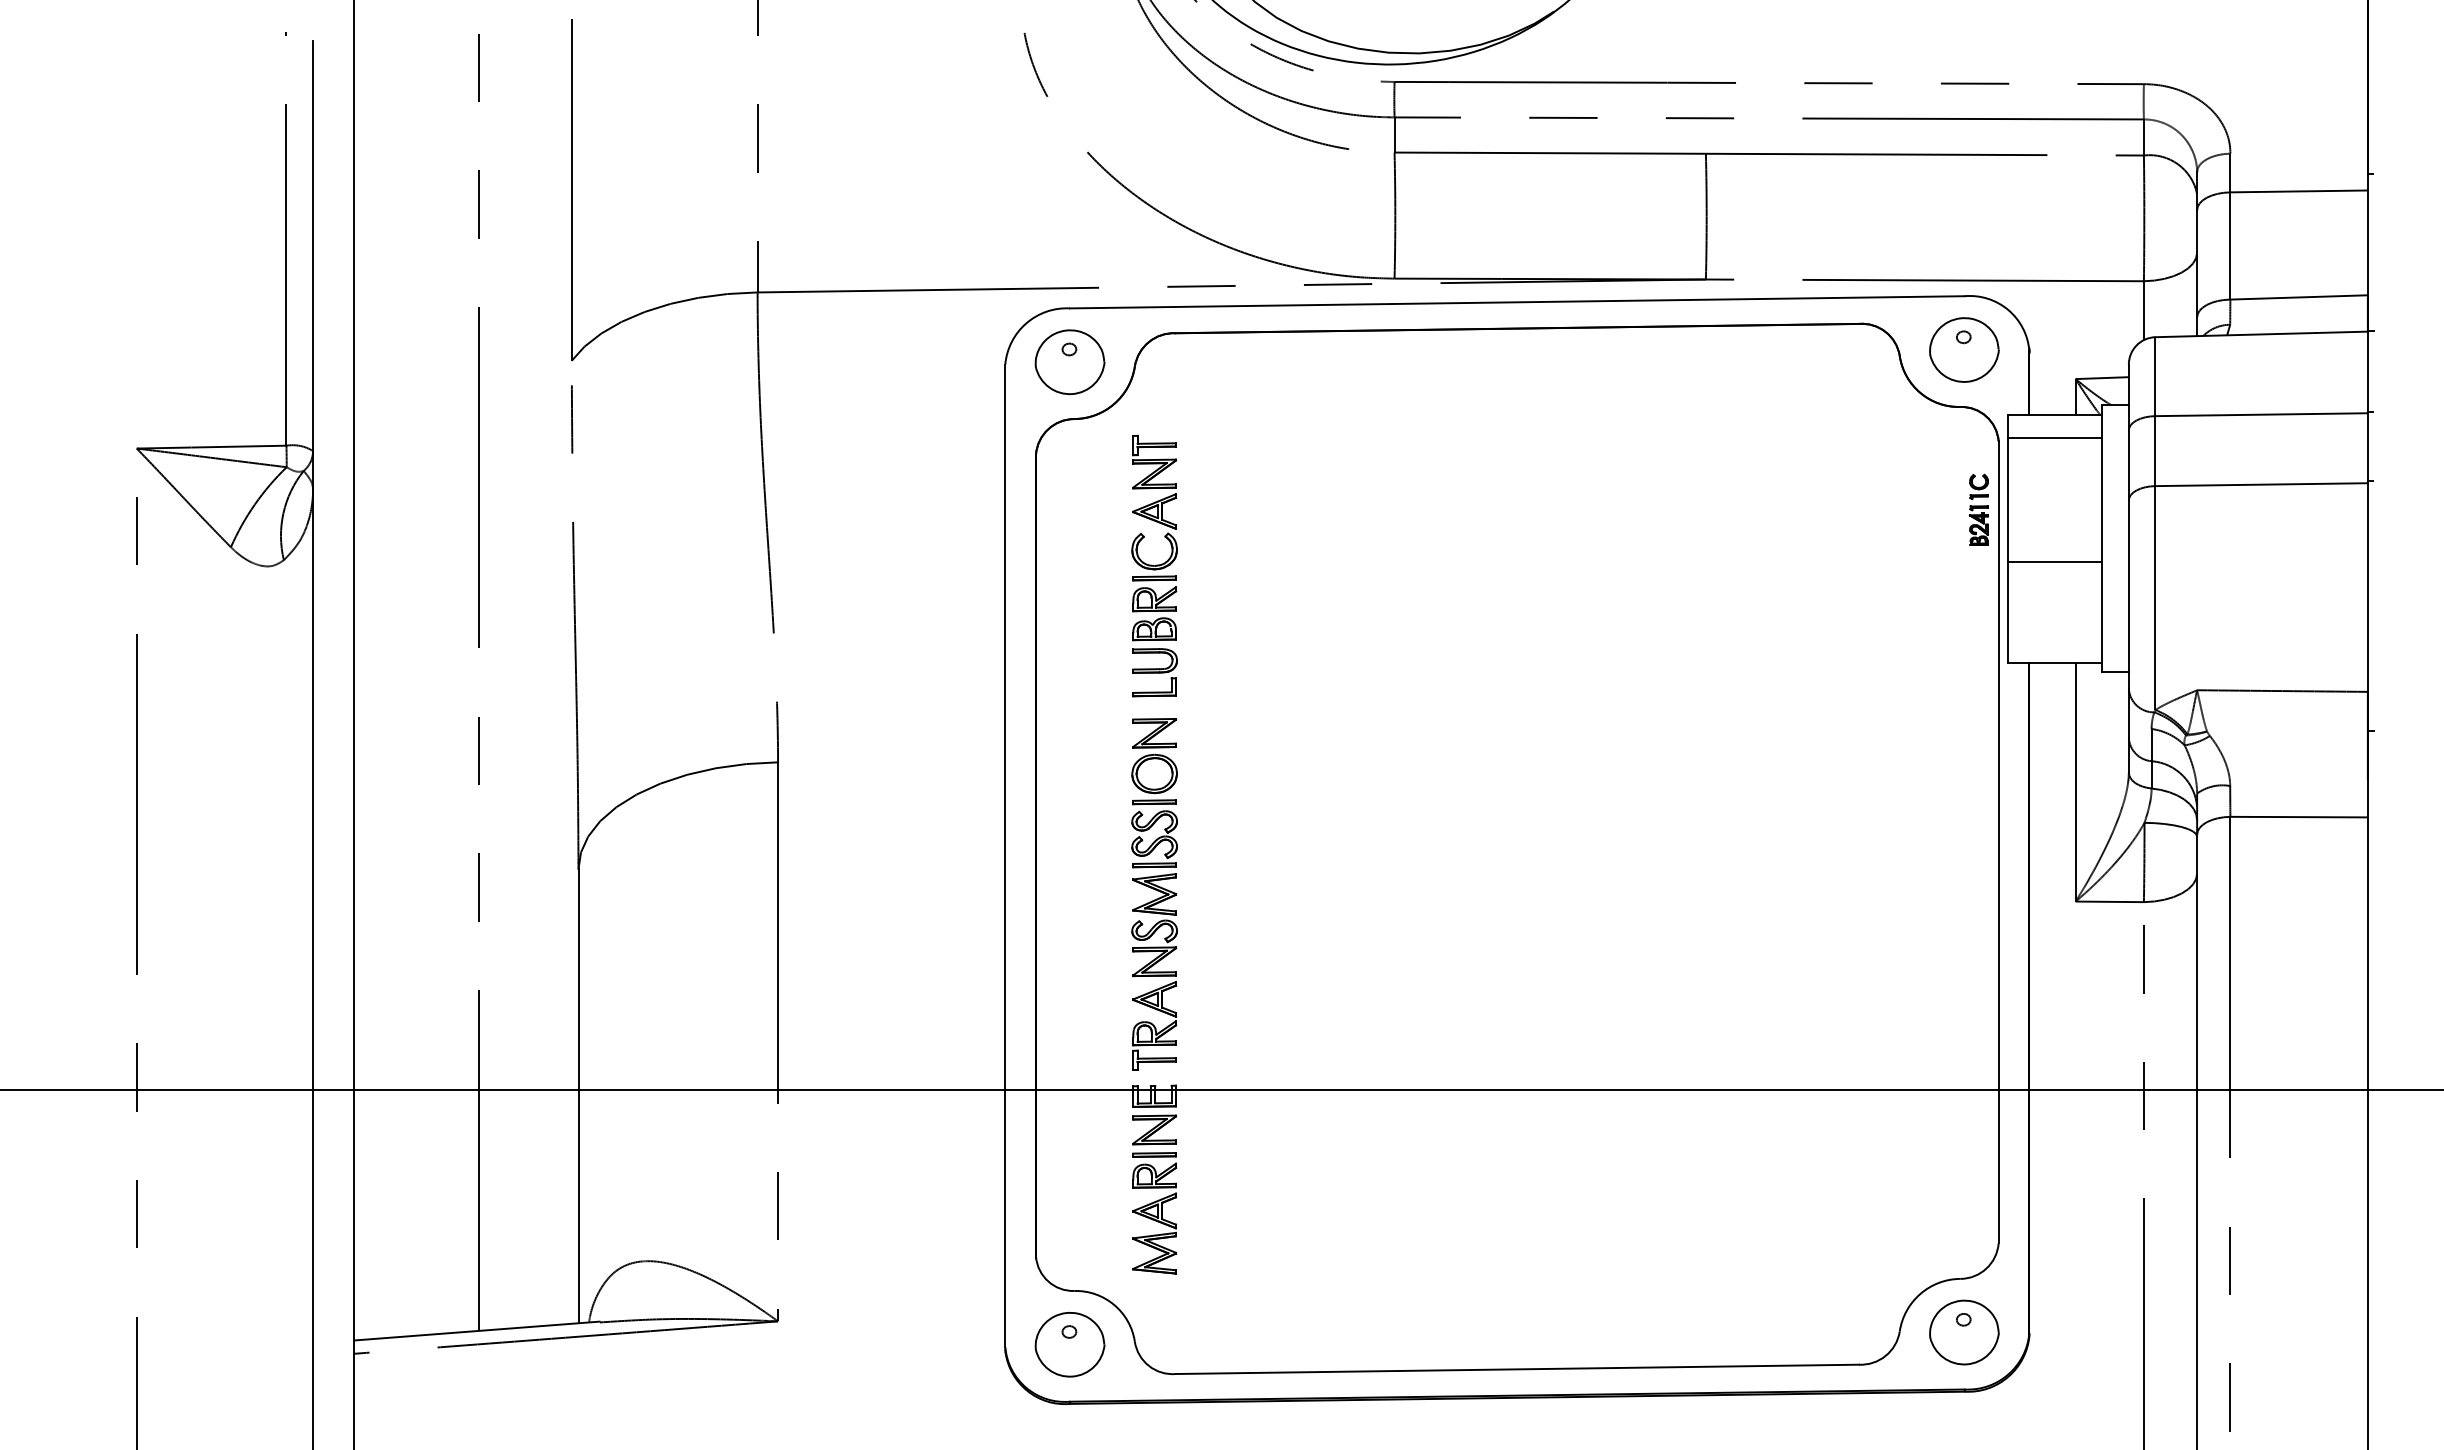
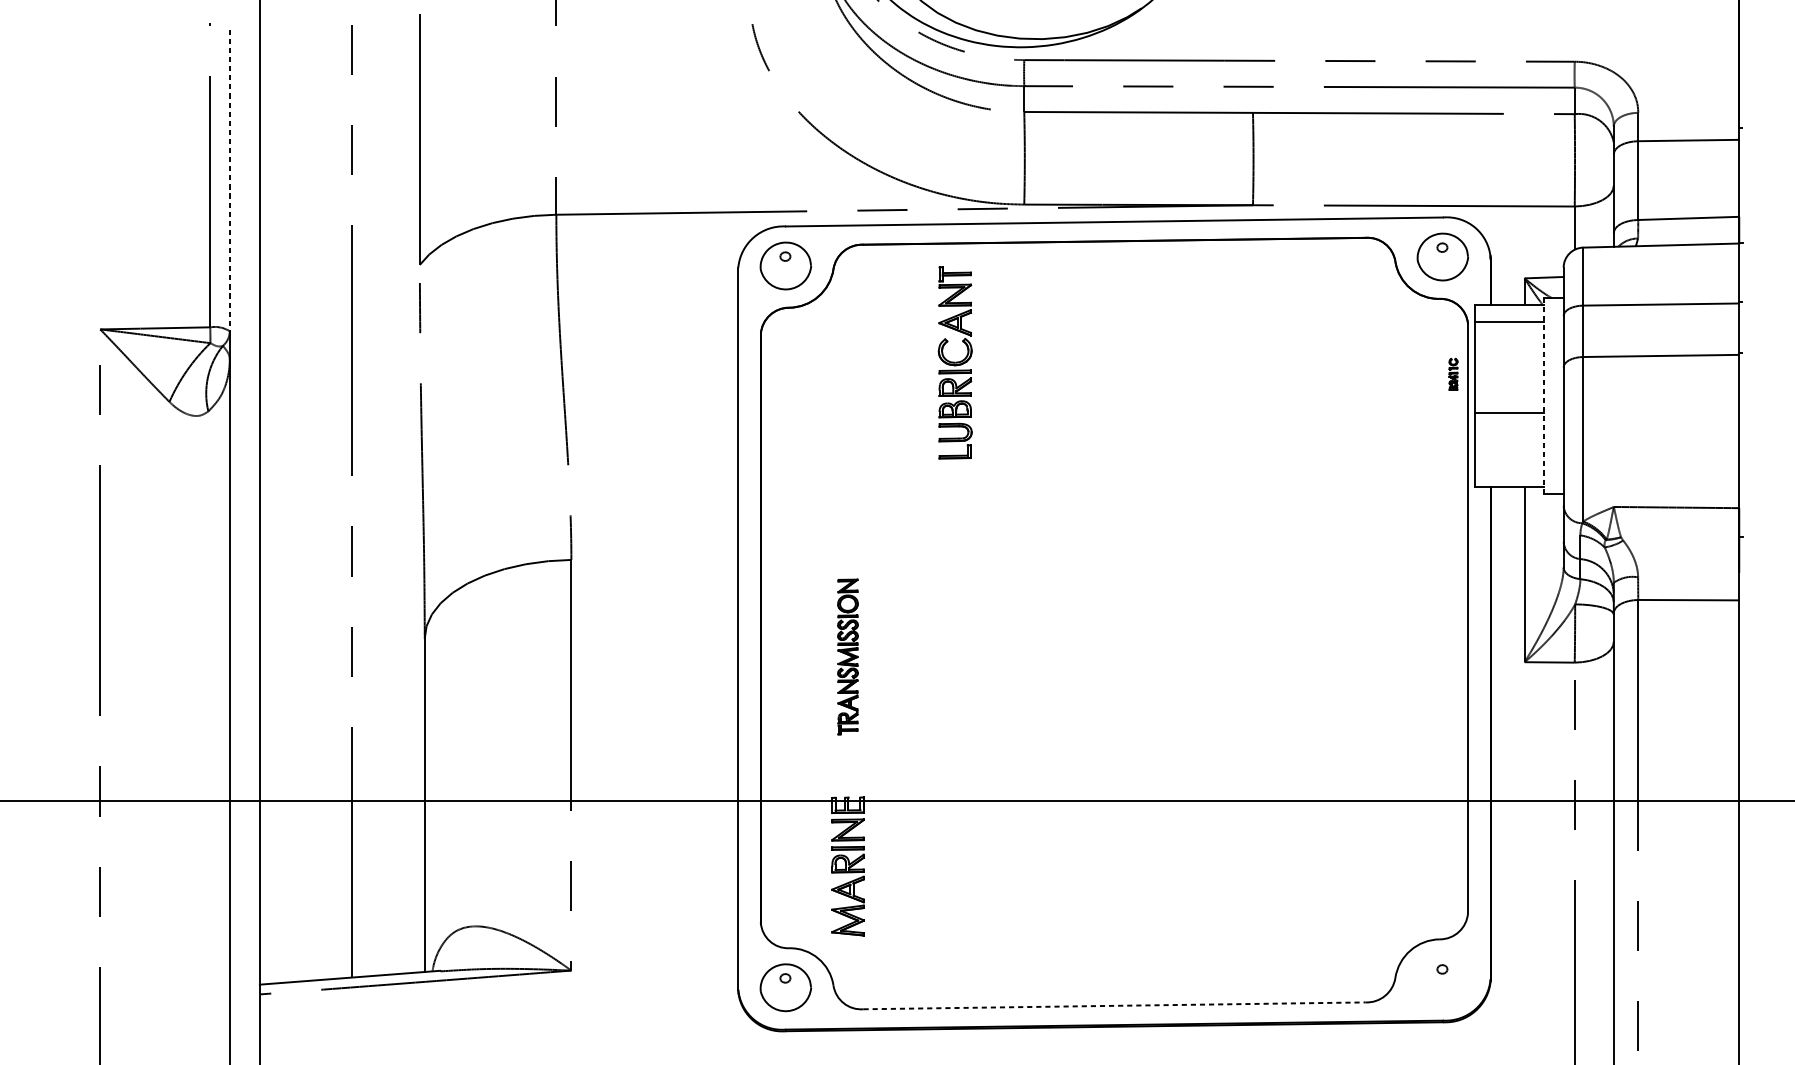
line: (313, 246) -> (230, 180), solid -> dashed
part: (1978, 509) -> (1453, 374), size x0.6
line: (2101, 538) -> (1543, 395), solid -> dashed
part: (1154, 565) -> (955, 362), moved
part: (1154, 894) -> (847, 657), size x0.6
part: (1964, 1332) -> (1442, 978), removed
line: (1517, 1369) -> (1114, 1005), solid -> dashed

